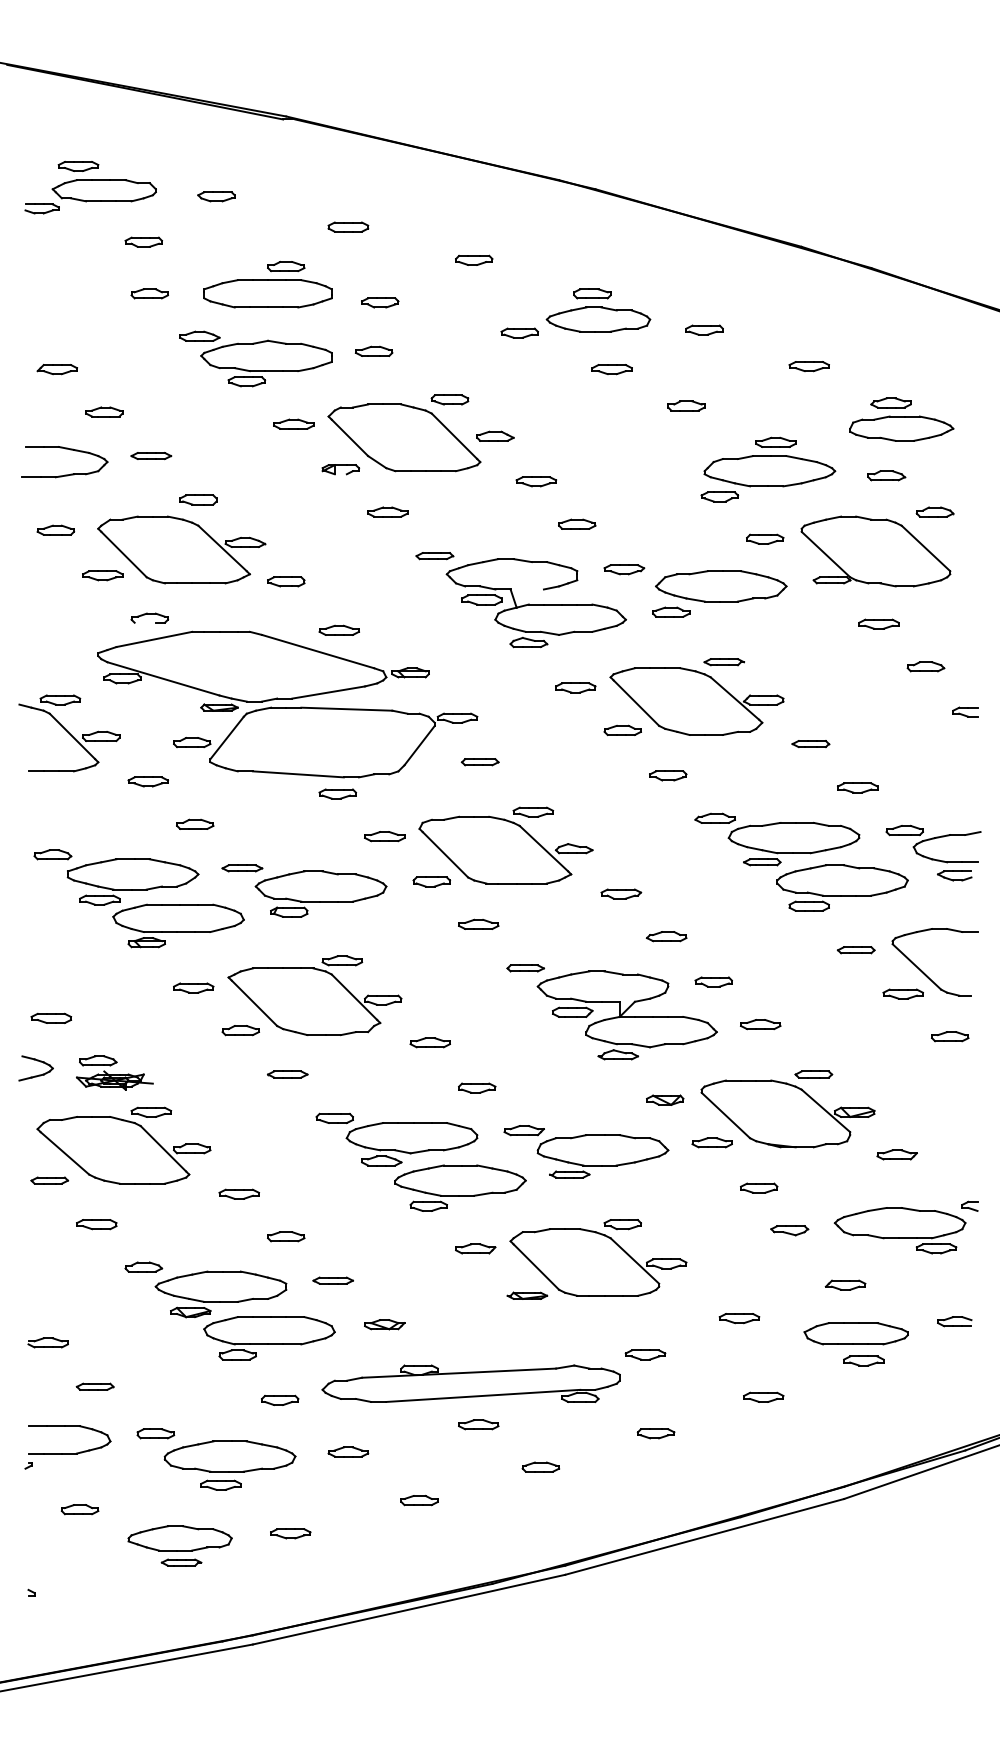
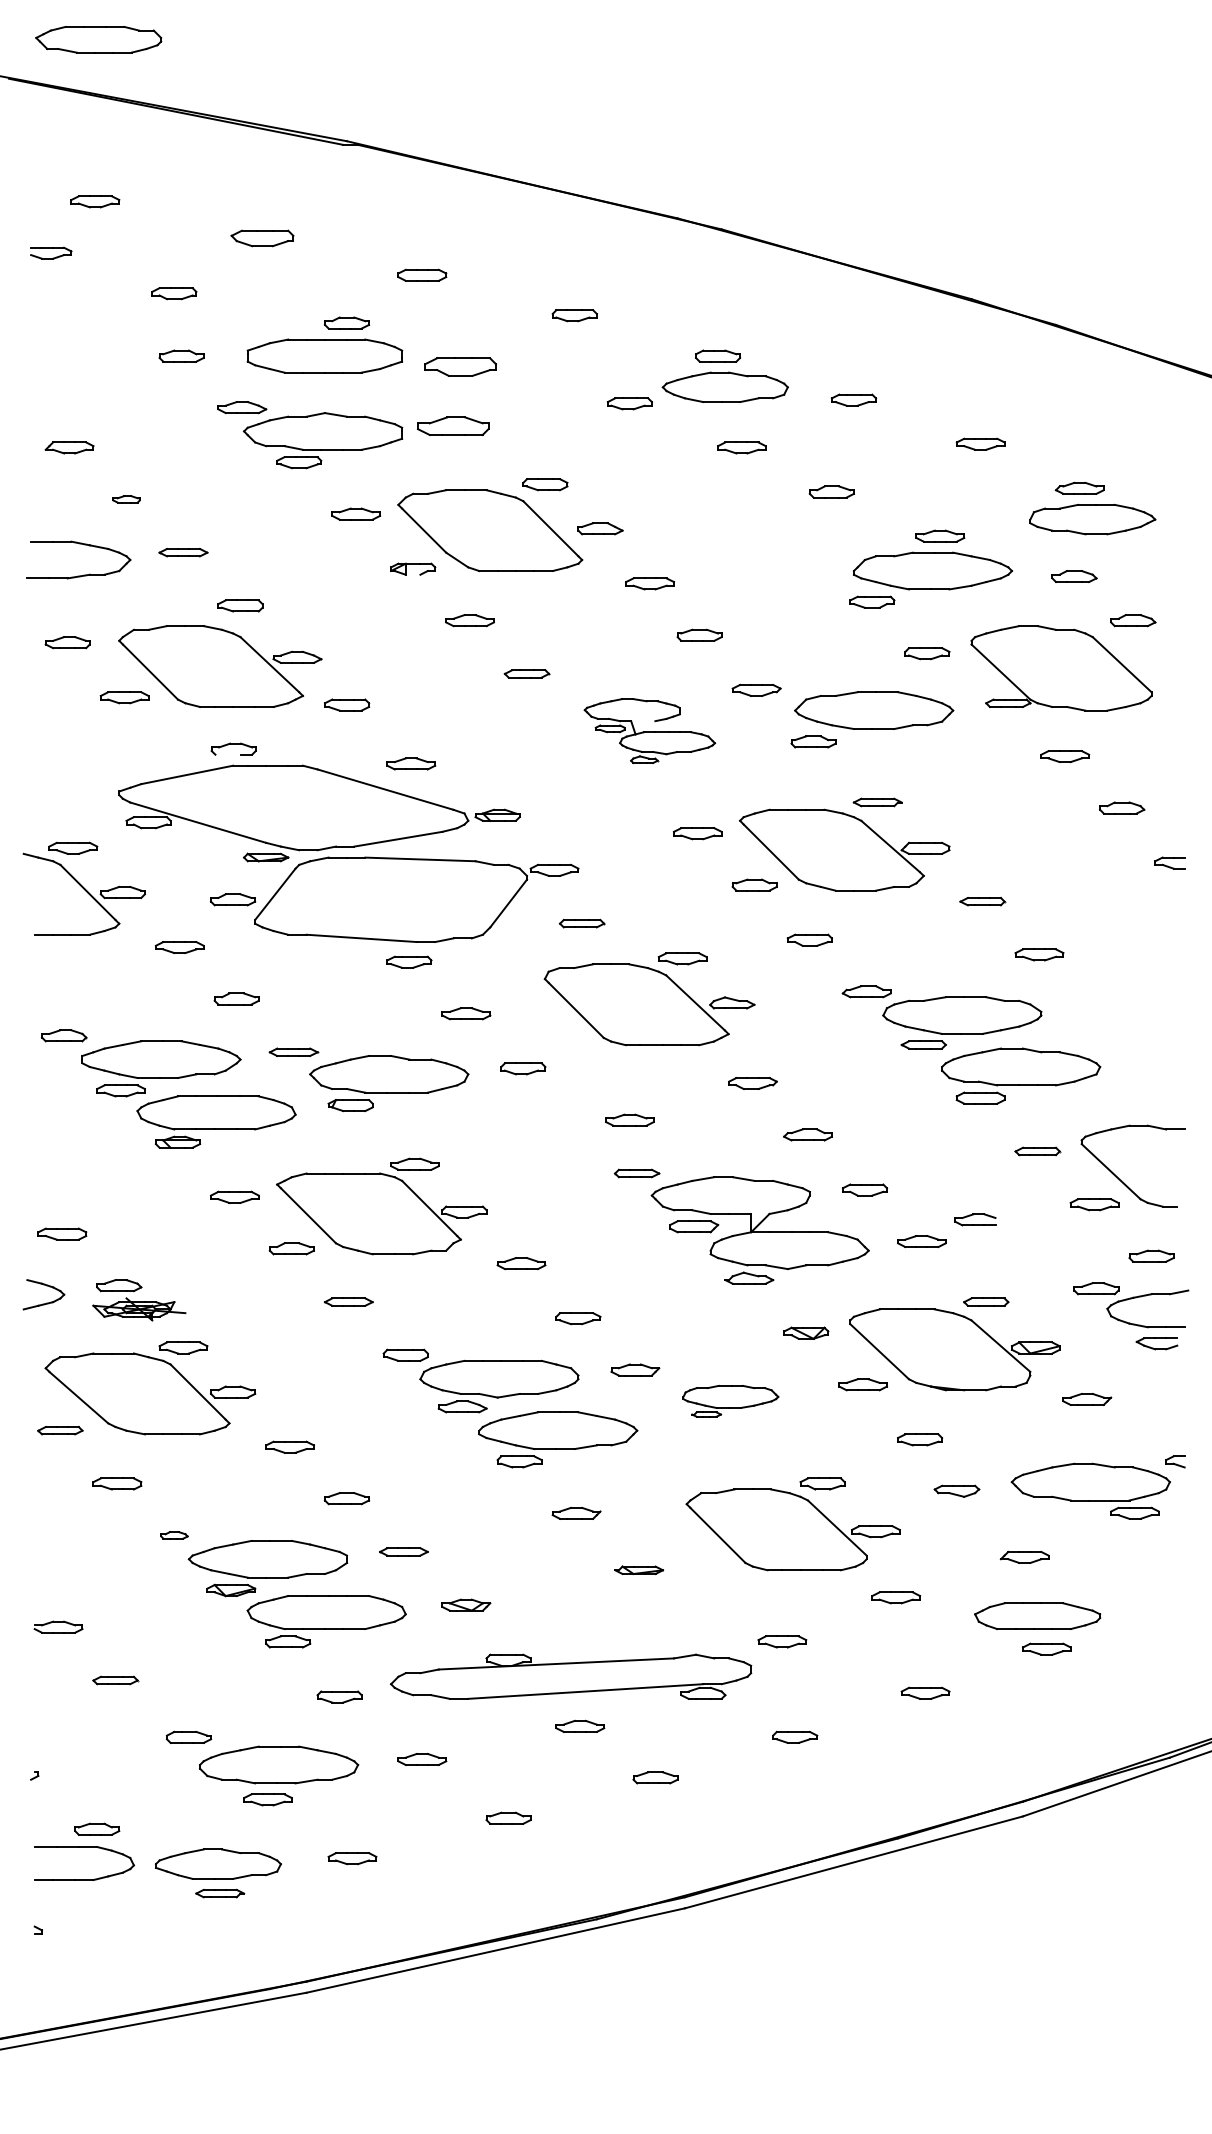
part: (103, 190) -> (97, 39), moved
part: (216, 196) -> (262, 238), size x1.4
part: (380, 302) -> (461, 366), size x1.6
part: (374, 350) -> (453, 424), size x1.6
part: (104, 411) -> (126, 498), size x0.6
part: (535, 603) -> (649, 731), size x0.6
part: (149, 617) -> (233, 748), moved
part: (505, 845) -> (649, 999), moved
part: (933, 852) -> (1131, 1315), moved
part: (478, 923) -> (629, 1119), moved
part: (602, 1156) -> (730, 1401), size x0.6
part: (598, 1257) -> (793, 1523), moved
part: (143, 1266) -> (174, 1534), size x0.6
part: (954, 1321) -> (974, 1219), moved
part: (69, 1426) -> (84, 1847), moved

